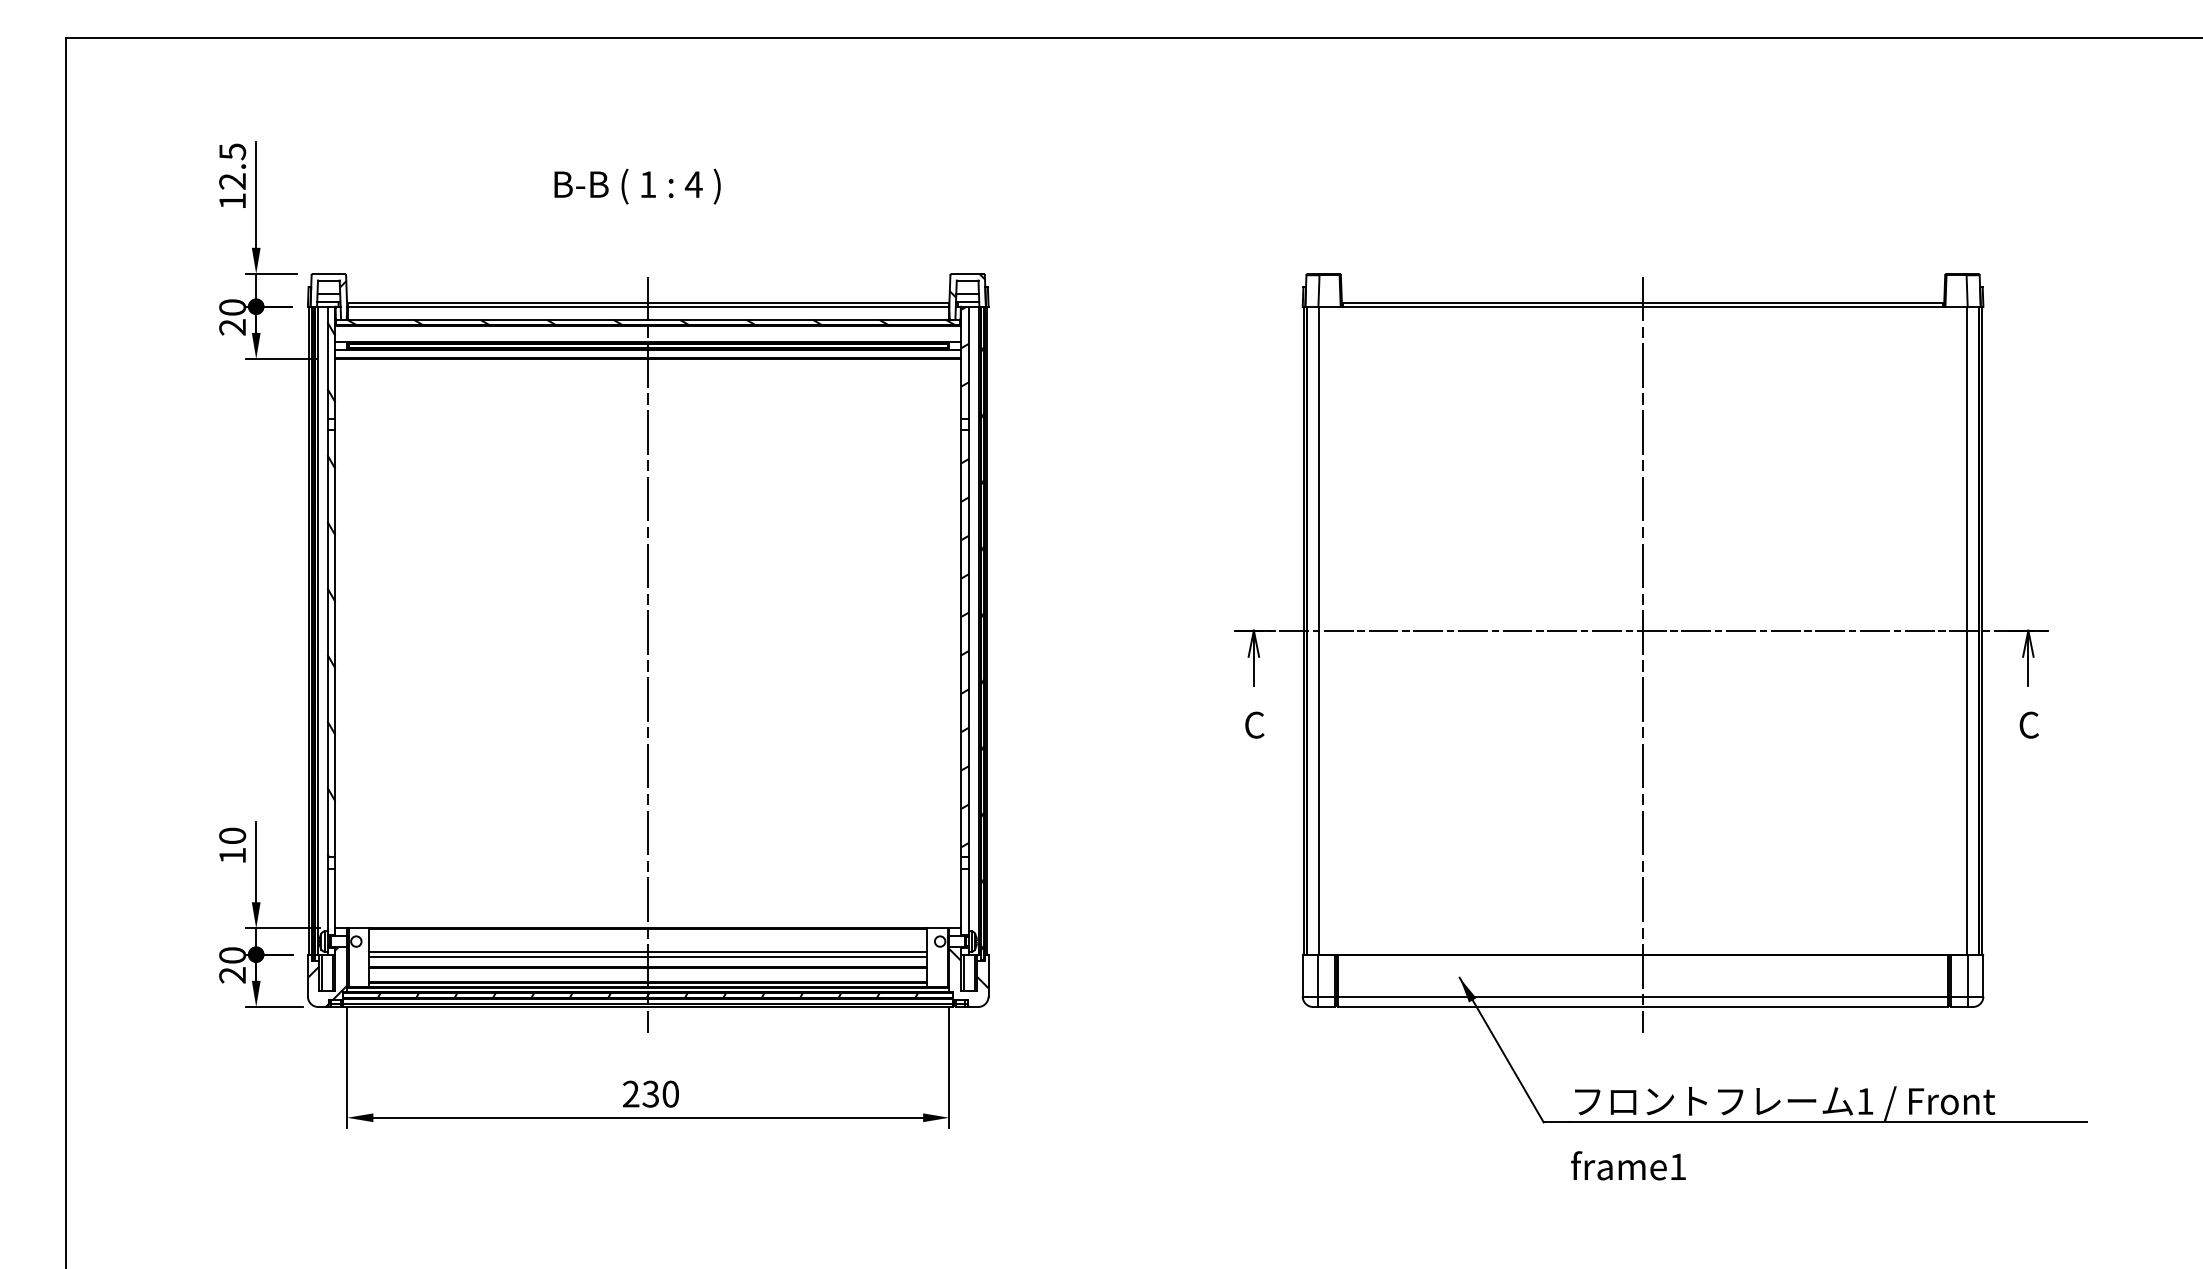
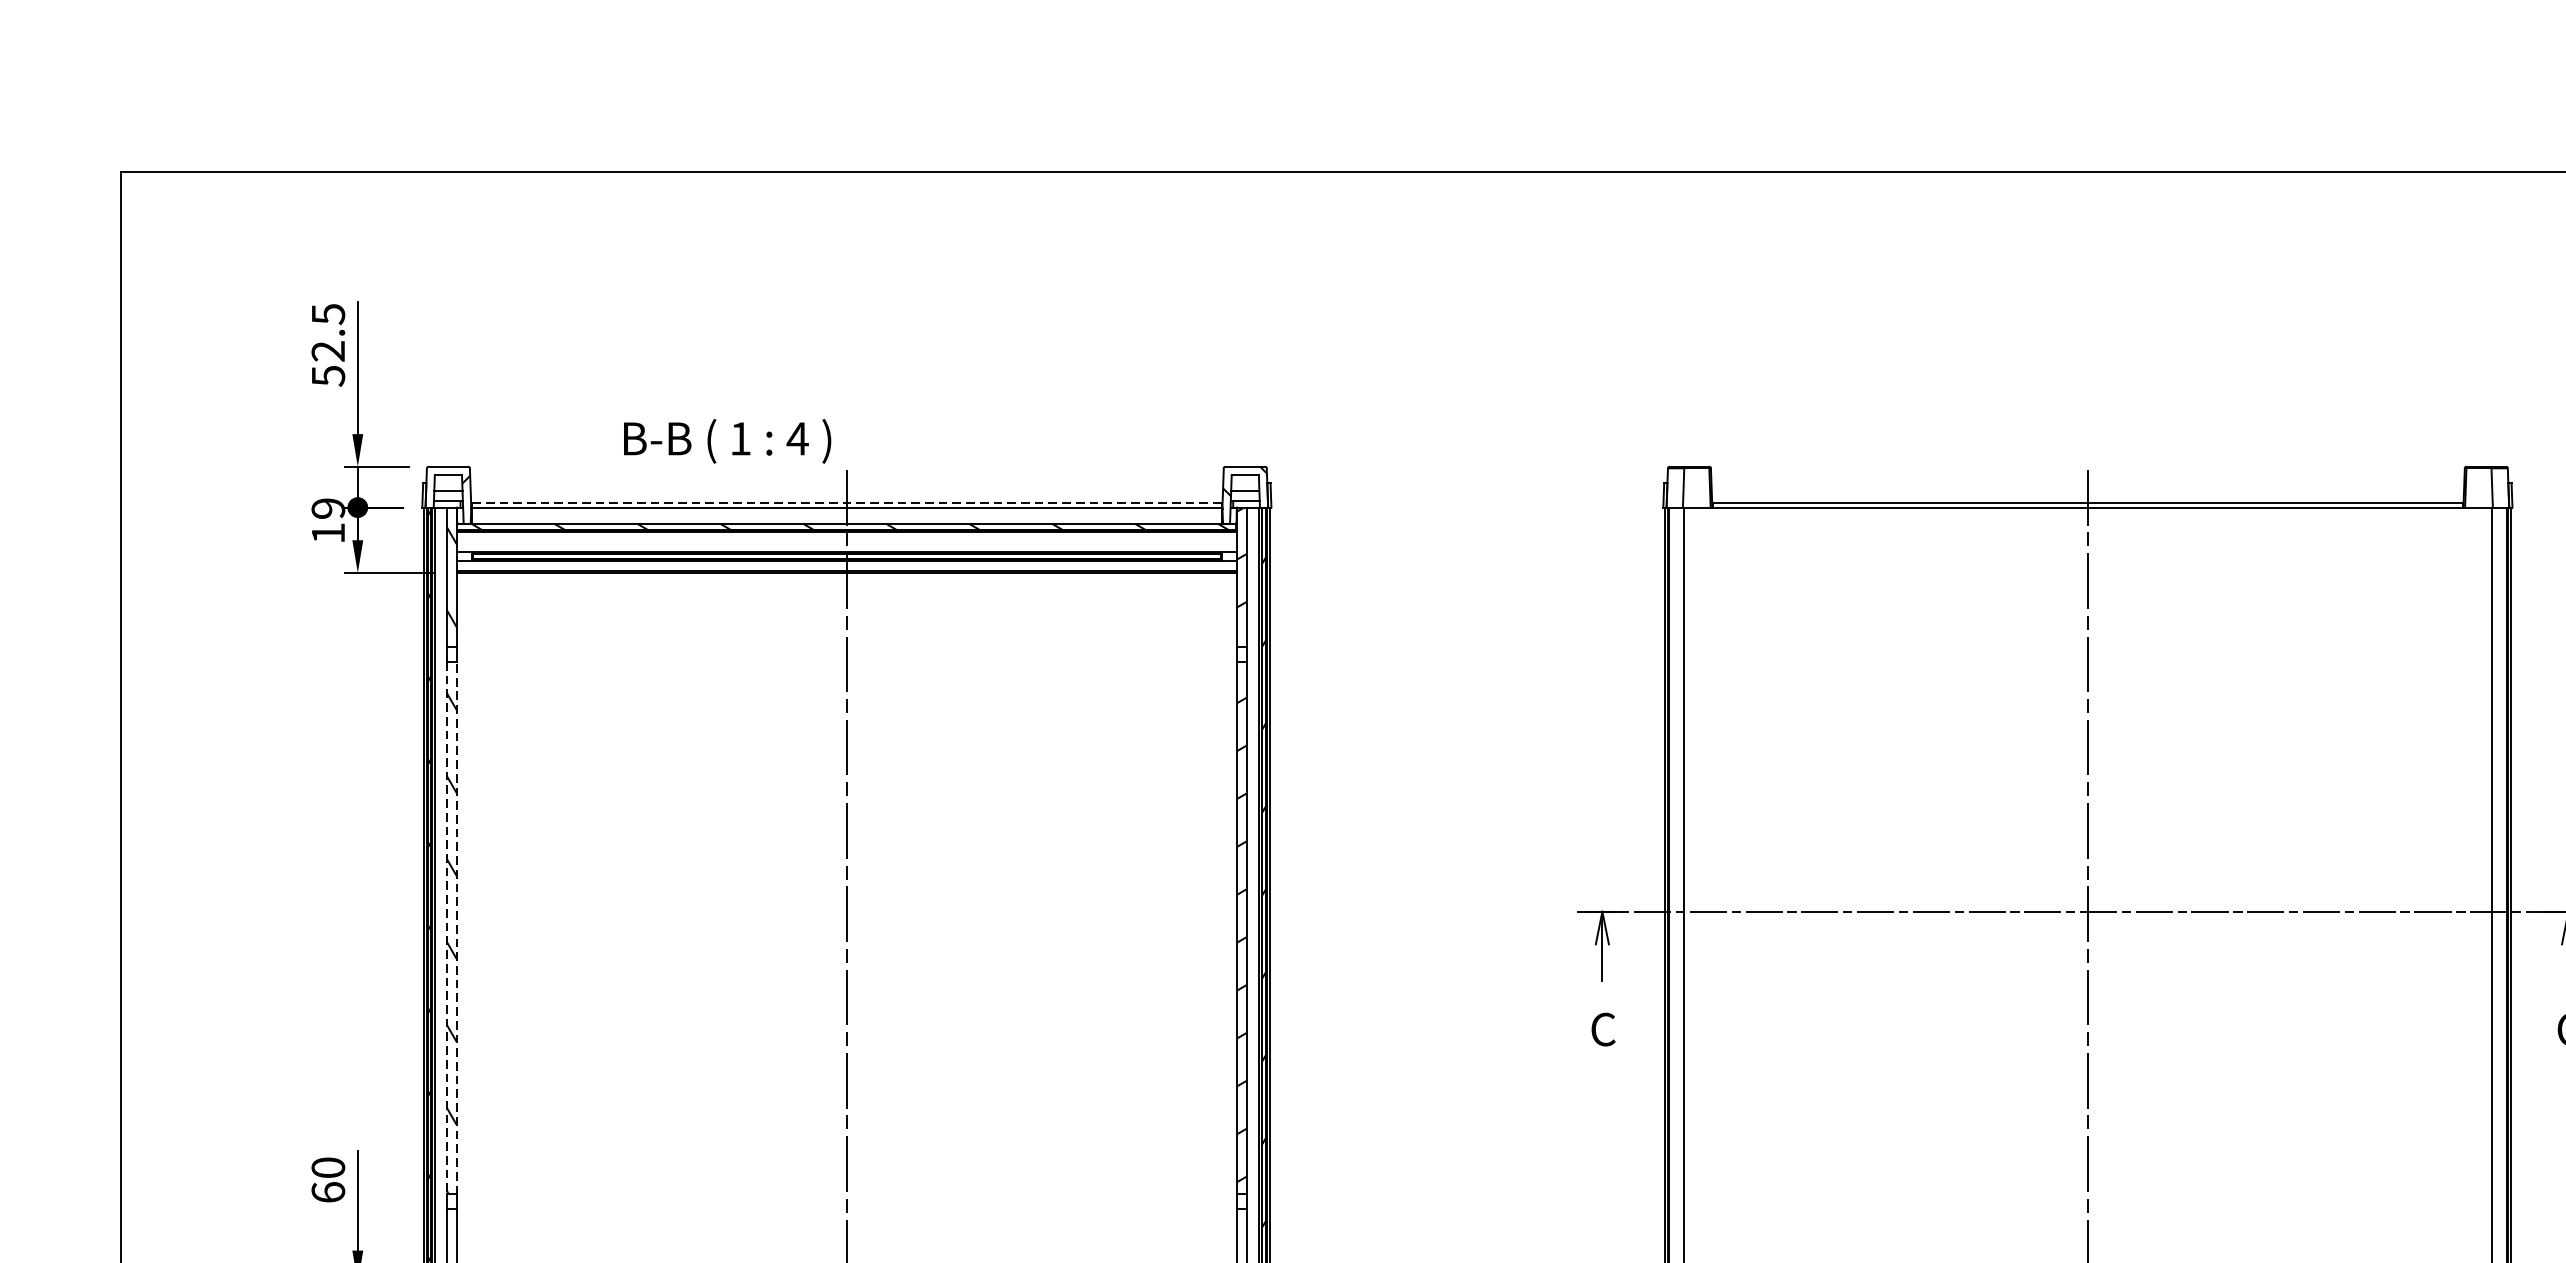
text: (637, 186) -> (727, 441), moved
text: (232, 201) -> (328, 376), 12.5 -> 52.5
line: (648, 302) -> (847, 502), solid -> dashed
text: (232, 317) -> (328, 521), 20 -> 19
line: (335, 643) -> (456, 927), solid -> dashed
line: (327, 644) -> (446, 928), solid -> dashed
text: (232, 855) -> (328, 1192), 10 -> 60

